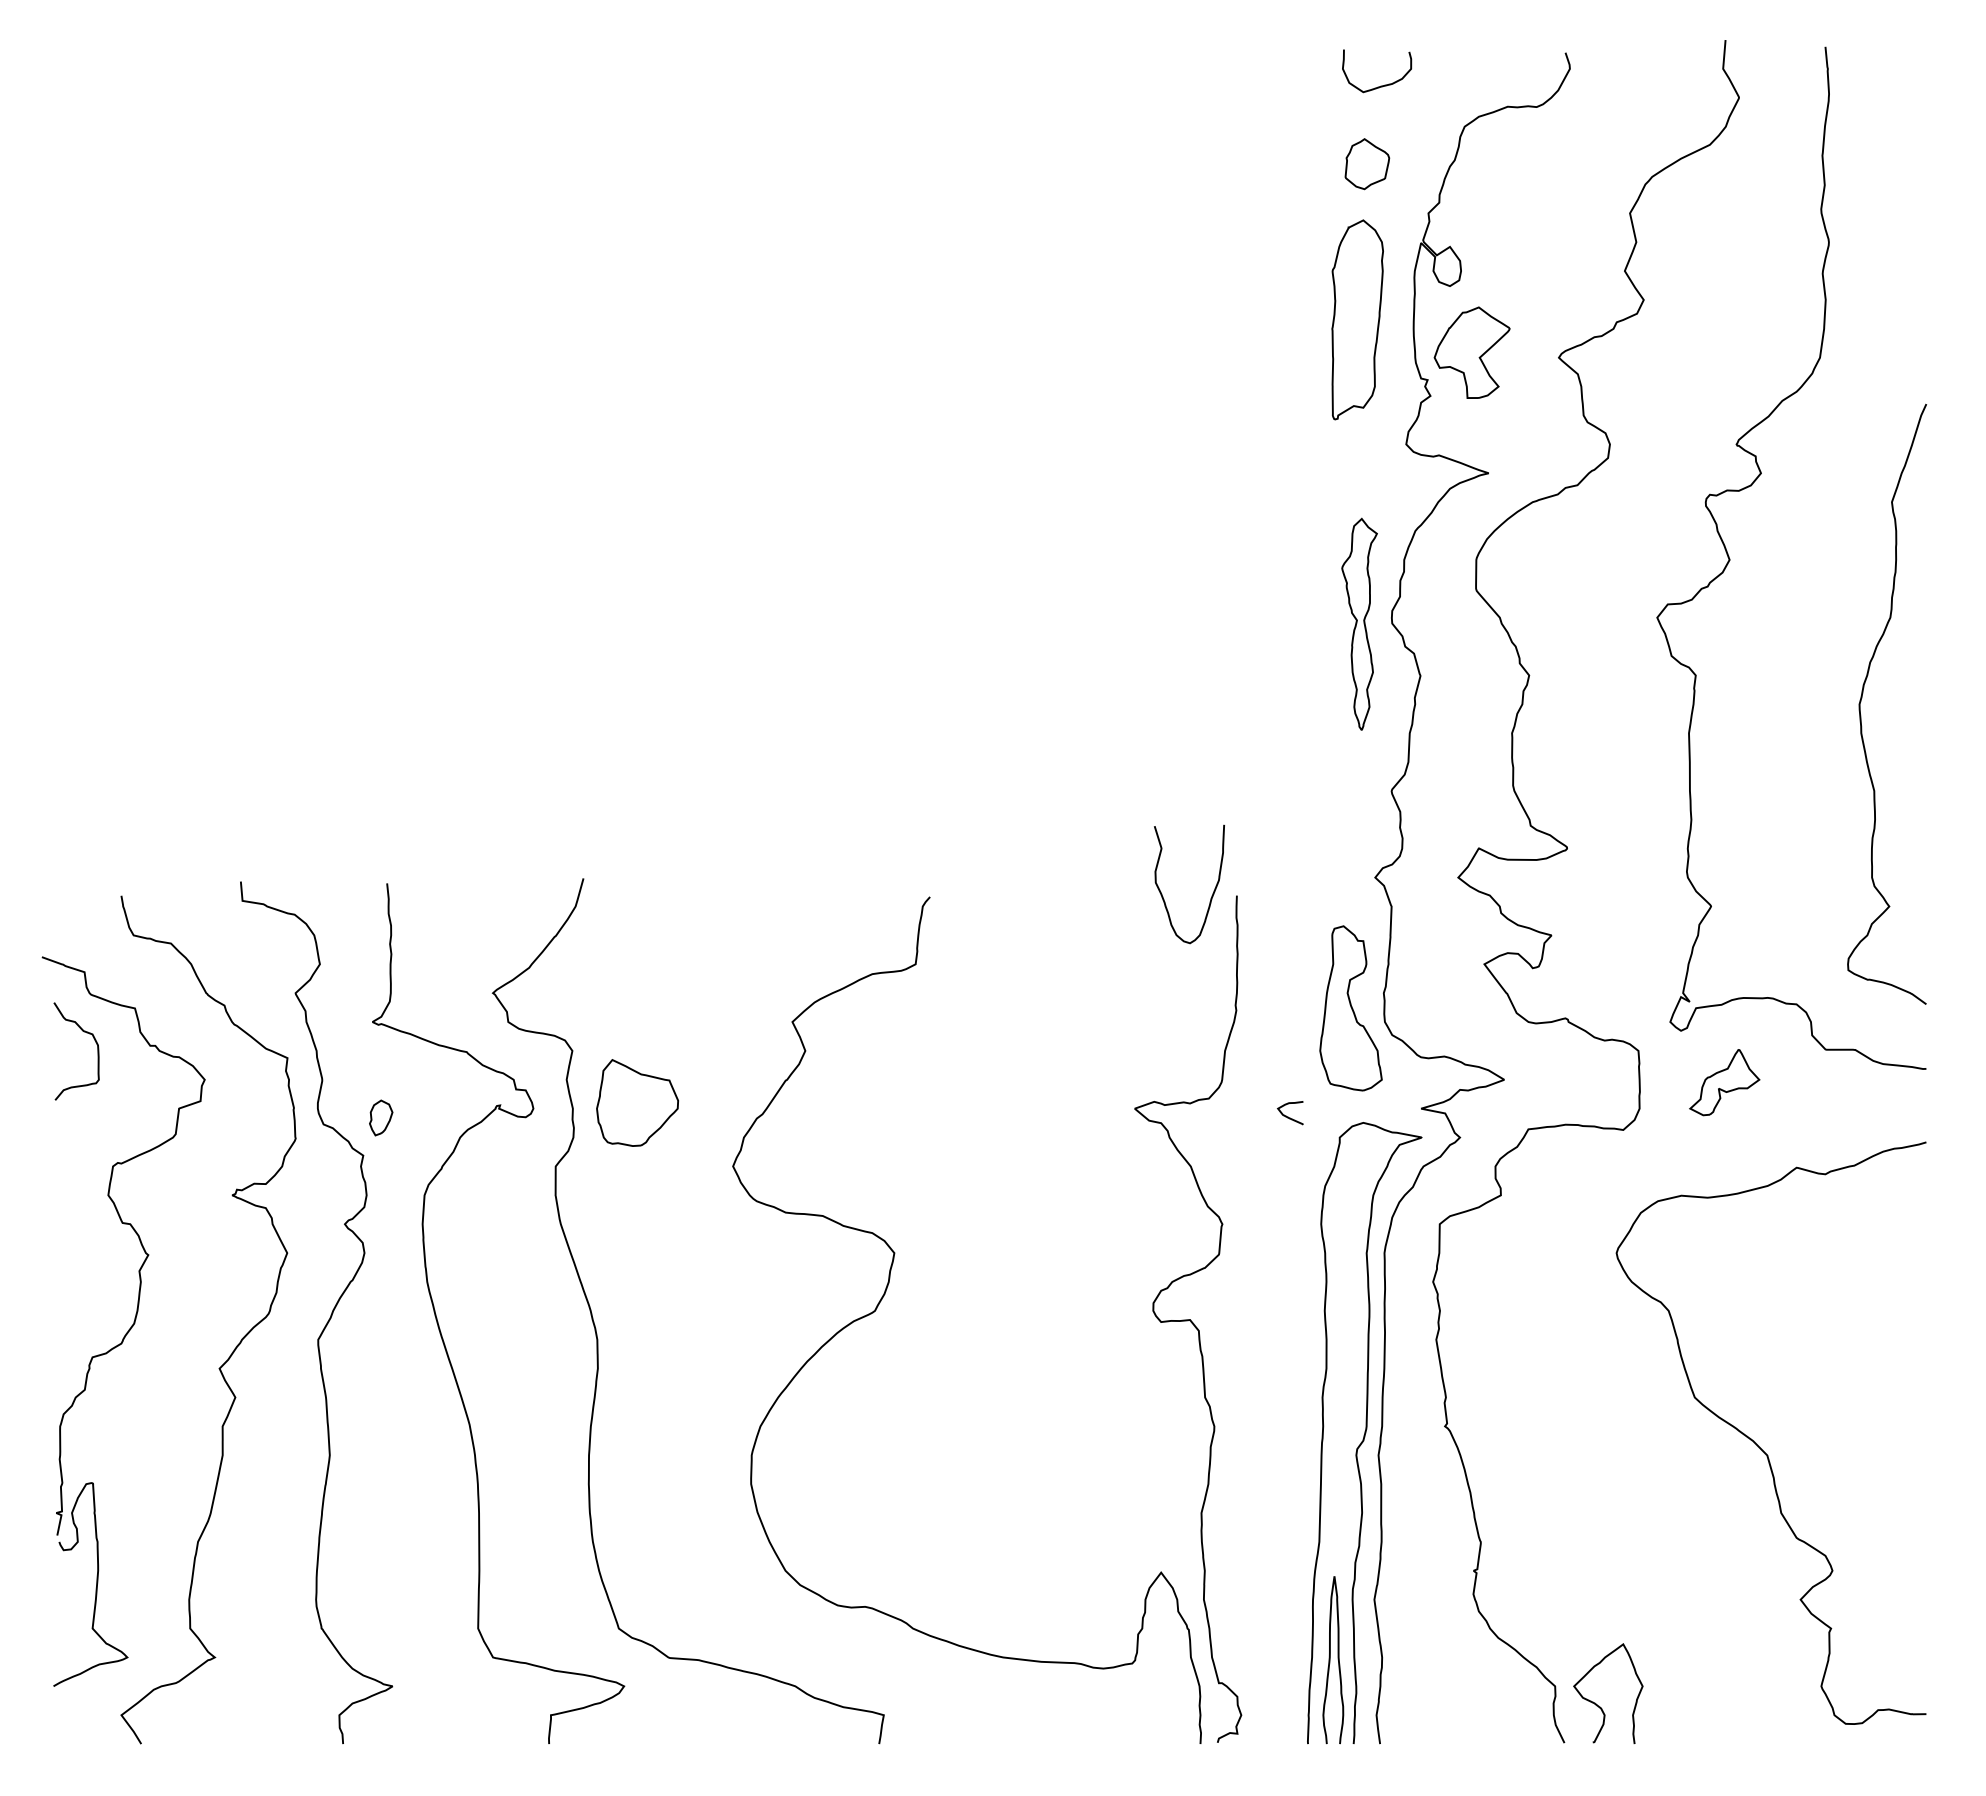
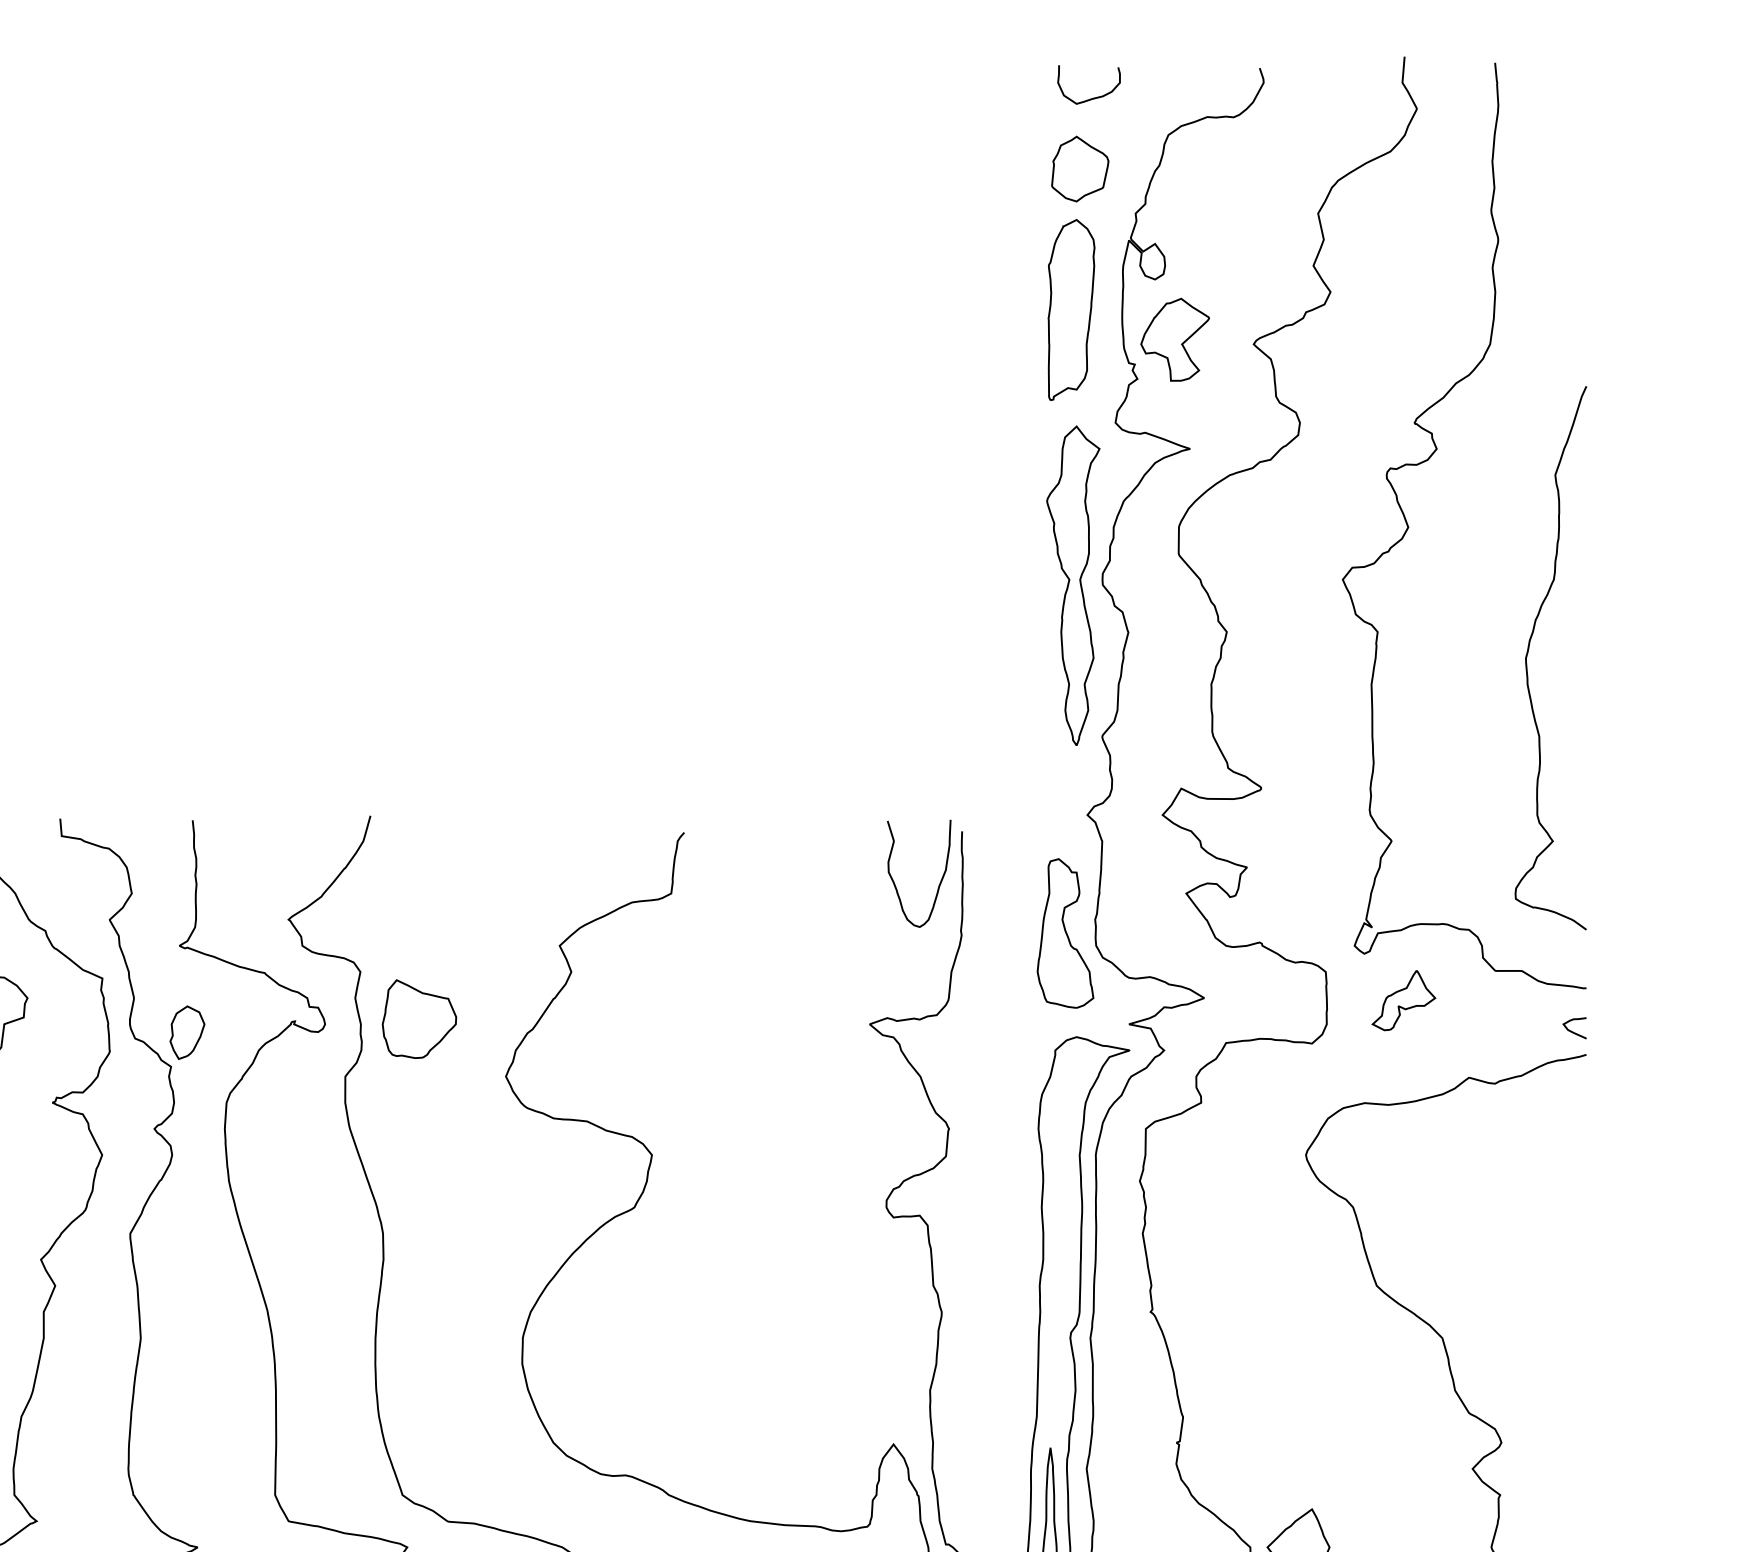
part: (1367, 163) -> (1080, 168), size x1.43
part: (1359, 624) -> (1073, 585), size x1.67
curve: (1211, 895) -> (939, 883), moved
curve: (1288, 1116) -> (1573, 1031), moved
part: (380, 1117) -> (186, 1032), size x1.67

